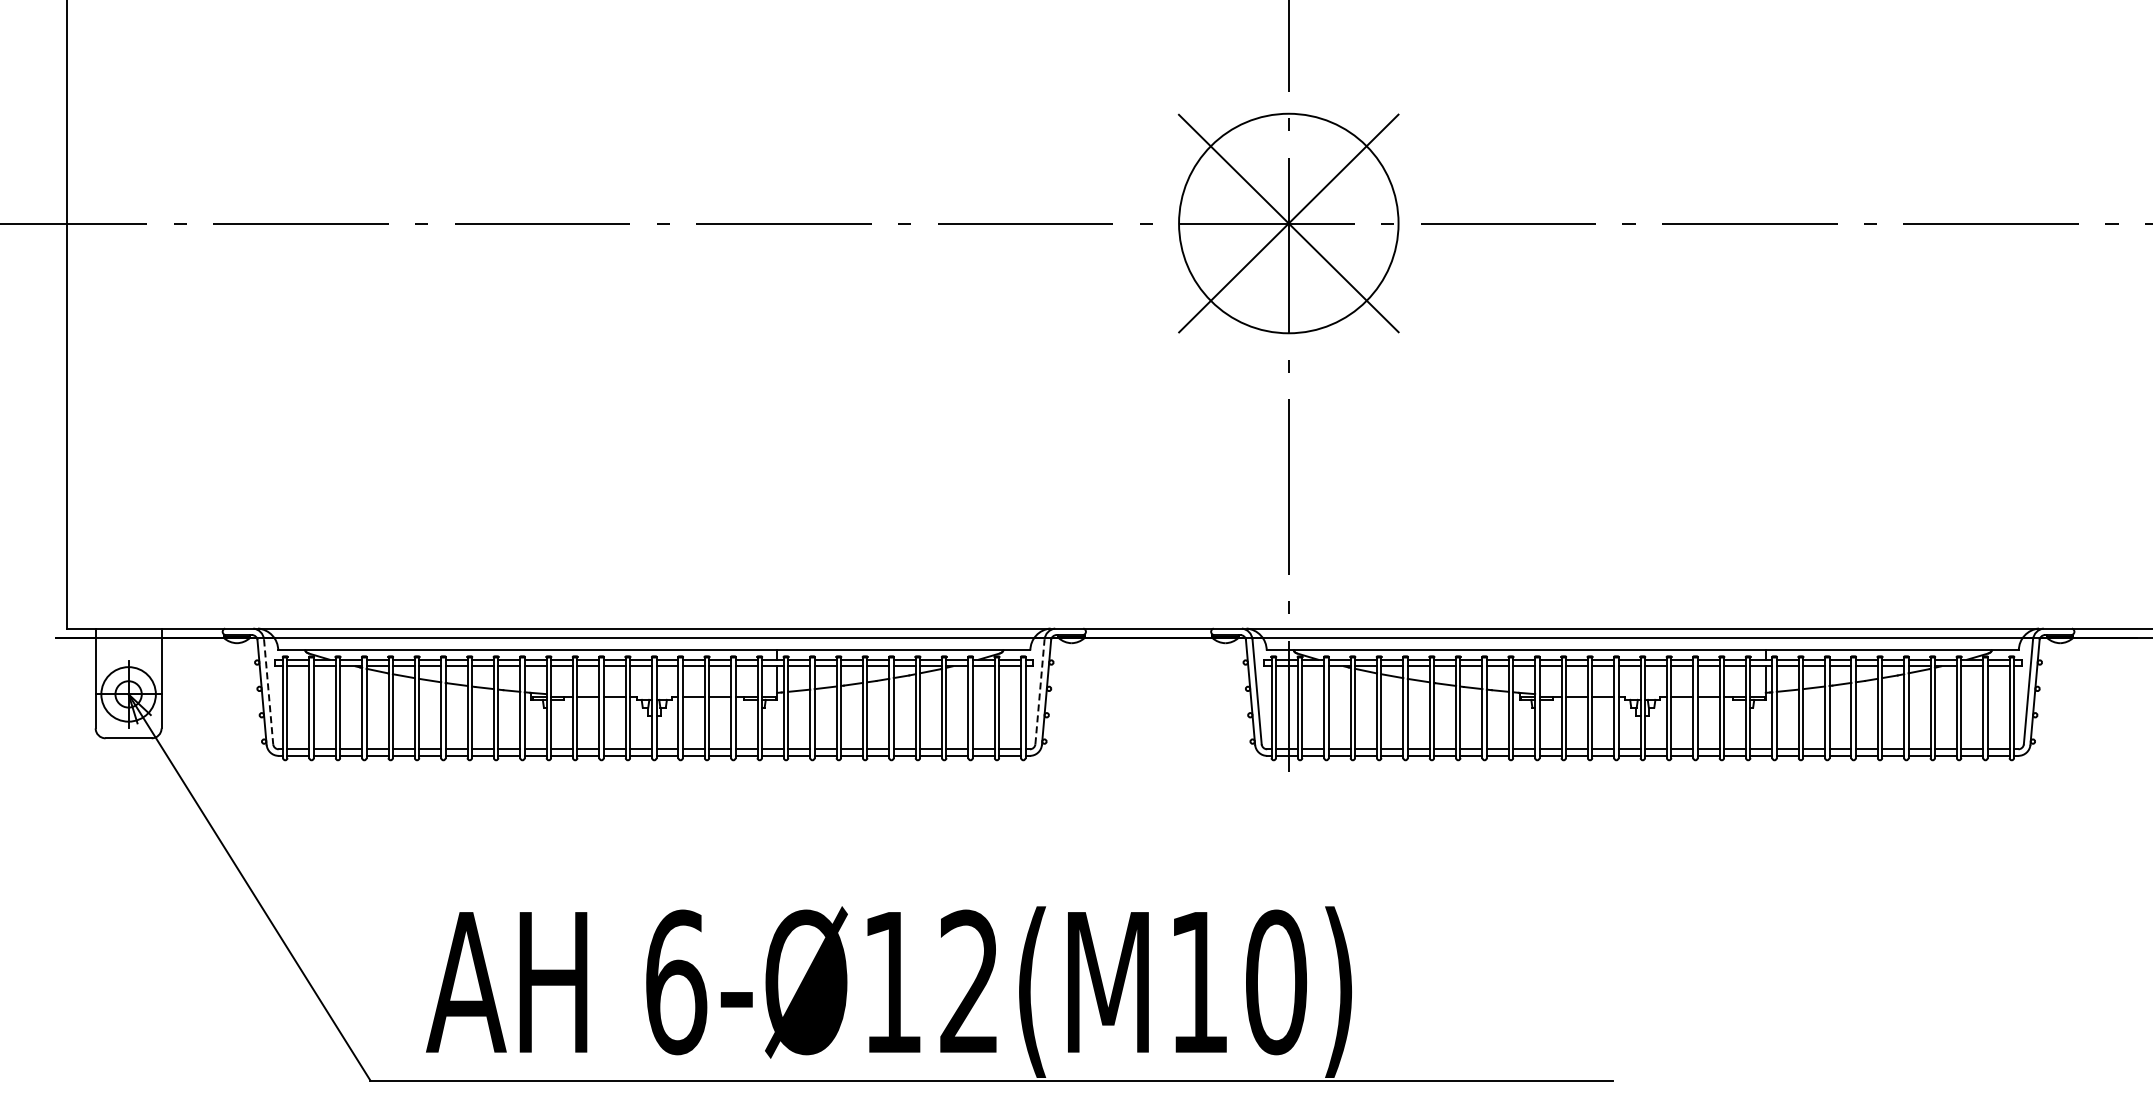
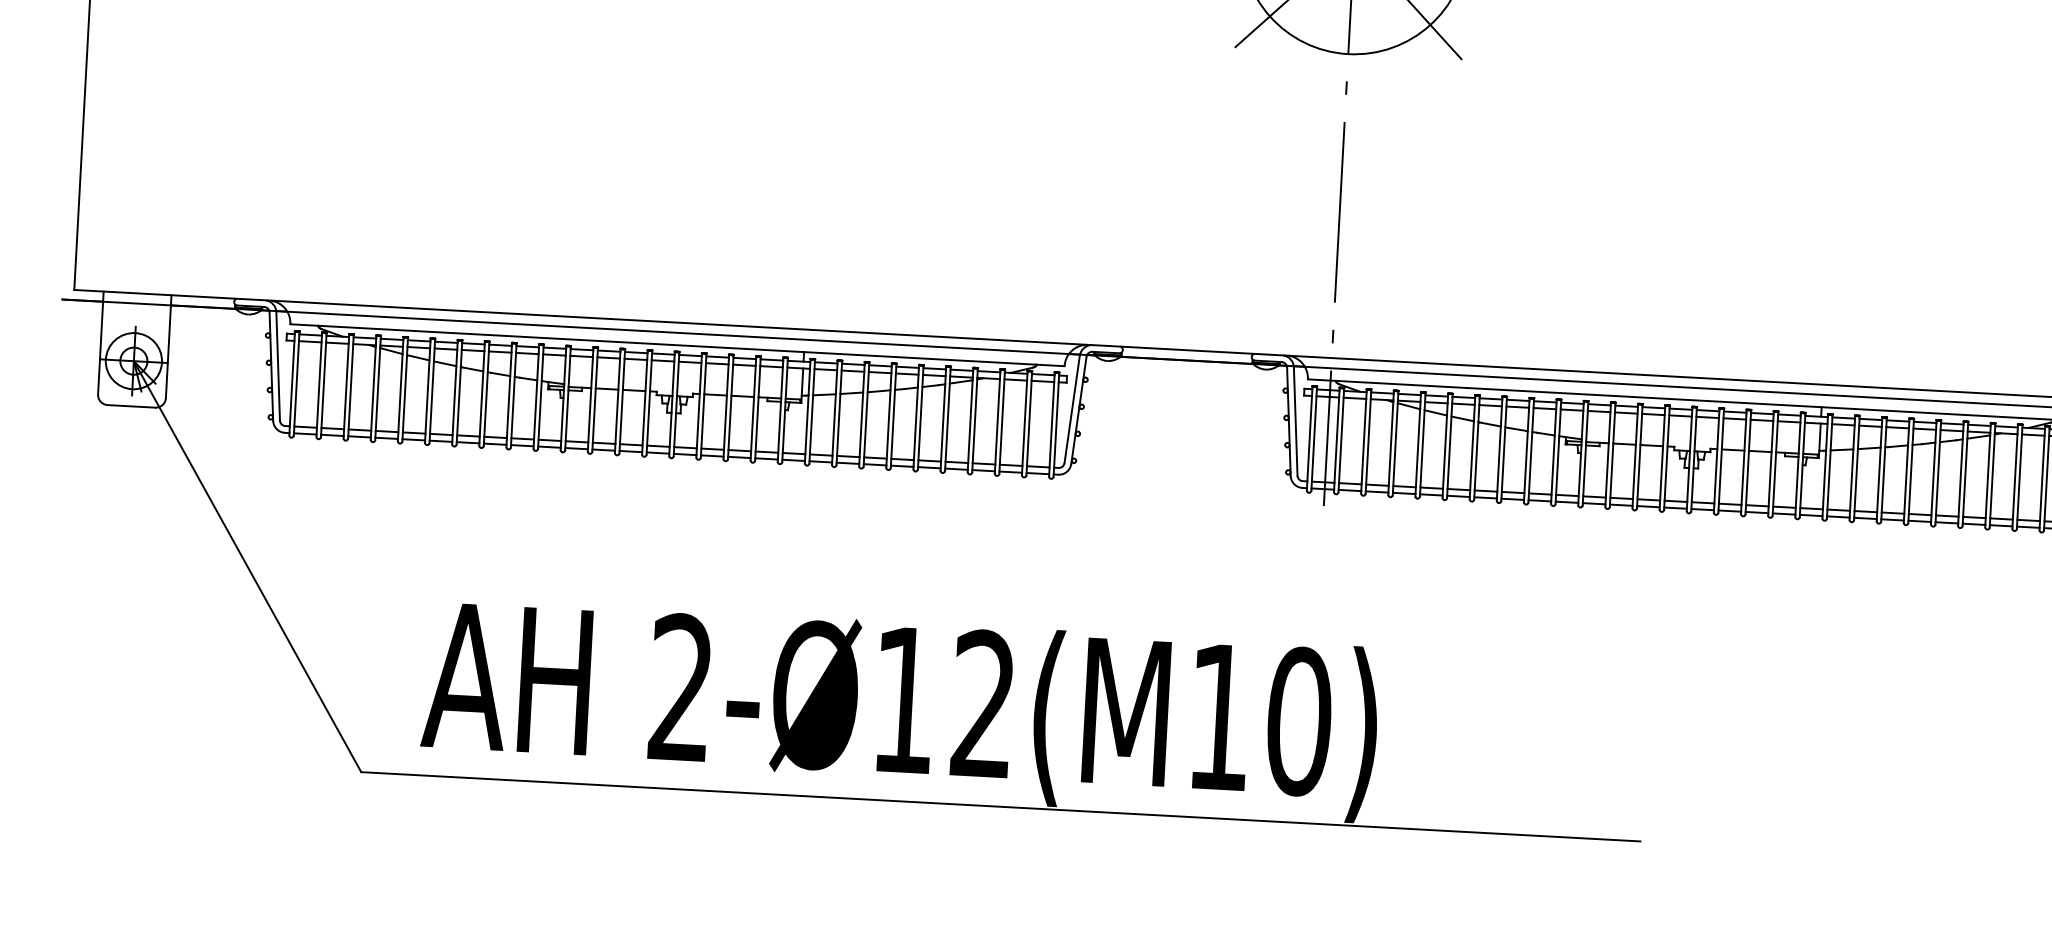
line: (268, 691) -> (278, 365), dashed -> solid
line: (1039, 691) -> (1071, 408), dashed -> solid
text: (676, 982) -> (681, 688), 6-Ø12(M10) -> 2-Ø12(M10)

